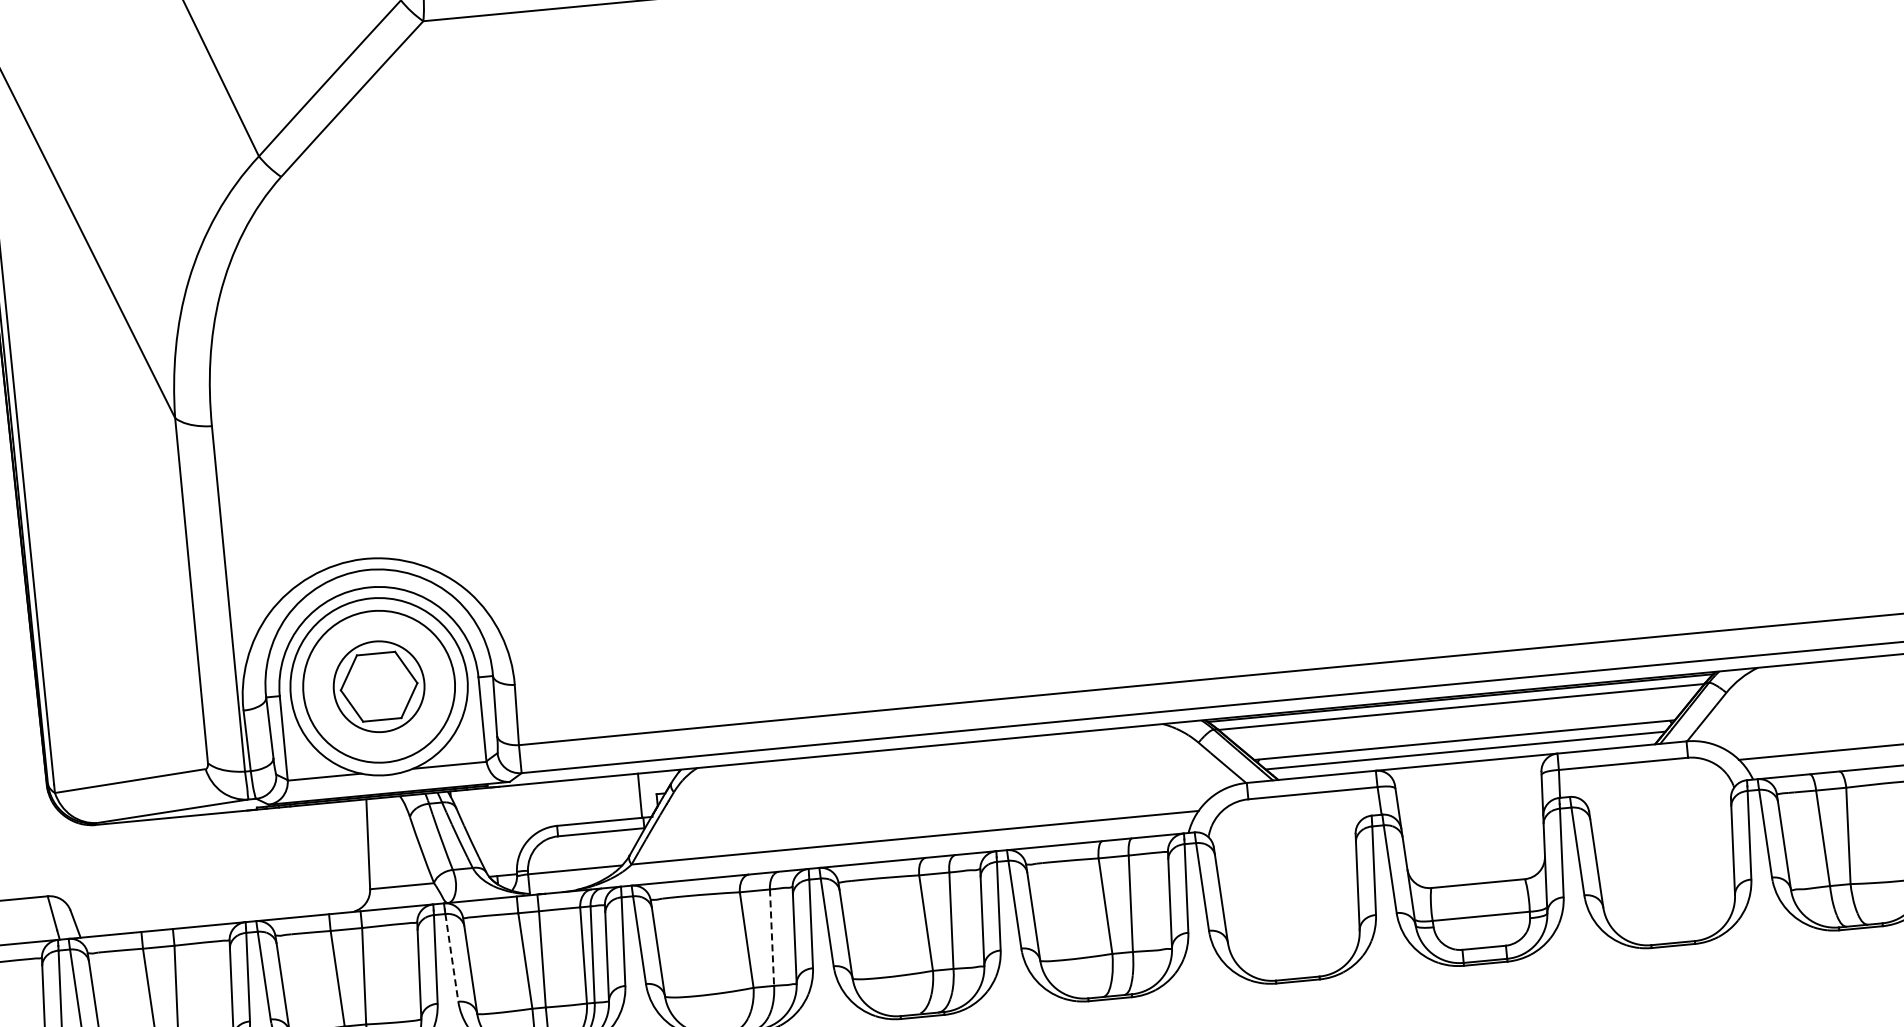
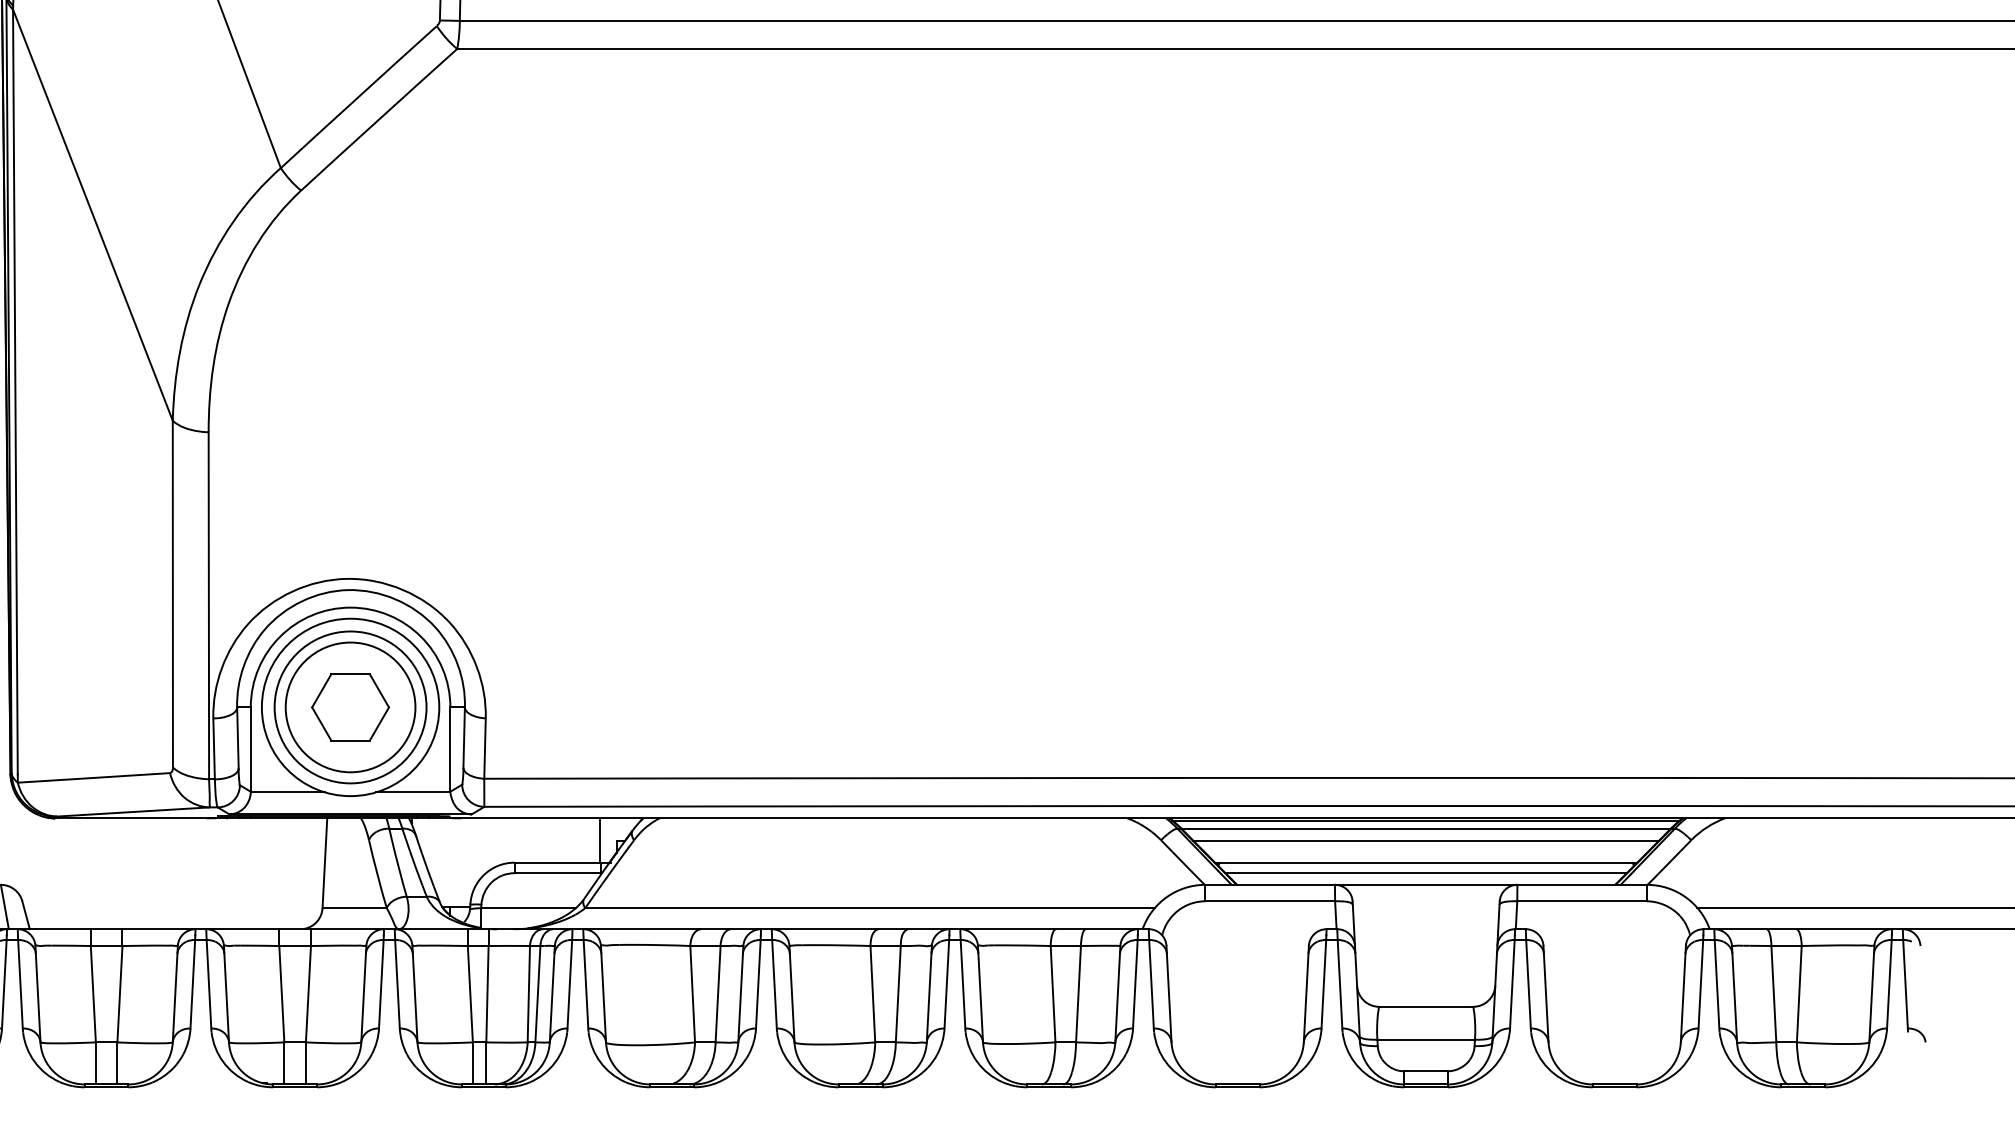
circle: (379, 686) -> (350, 707), size x1.43
line: (1462, 717) -> (1426, 840), added
line: (772, 937) -> (718, 994), dashed -> solid
line: (451, 958) -> (397, 984), dashed -> solid

